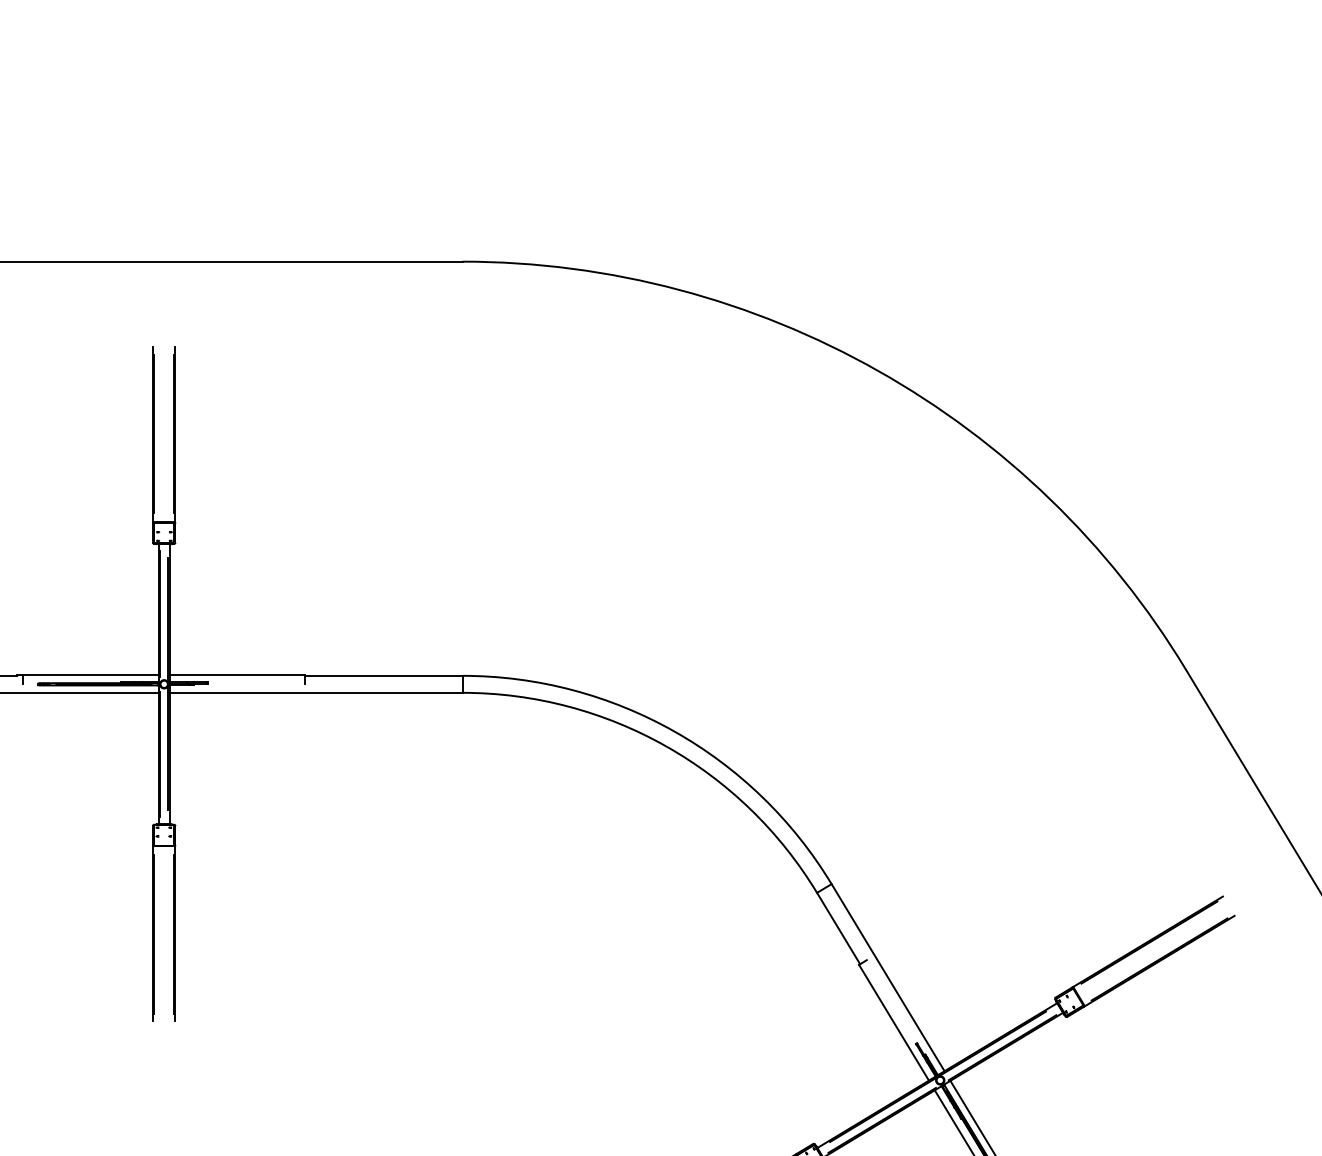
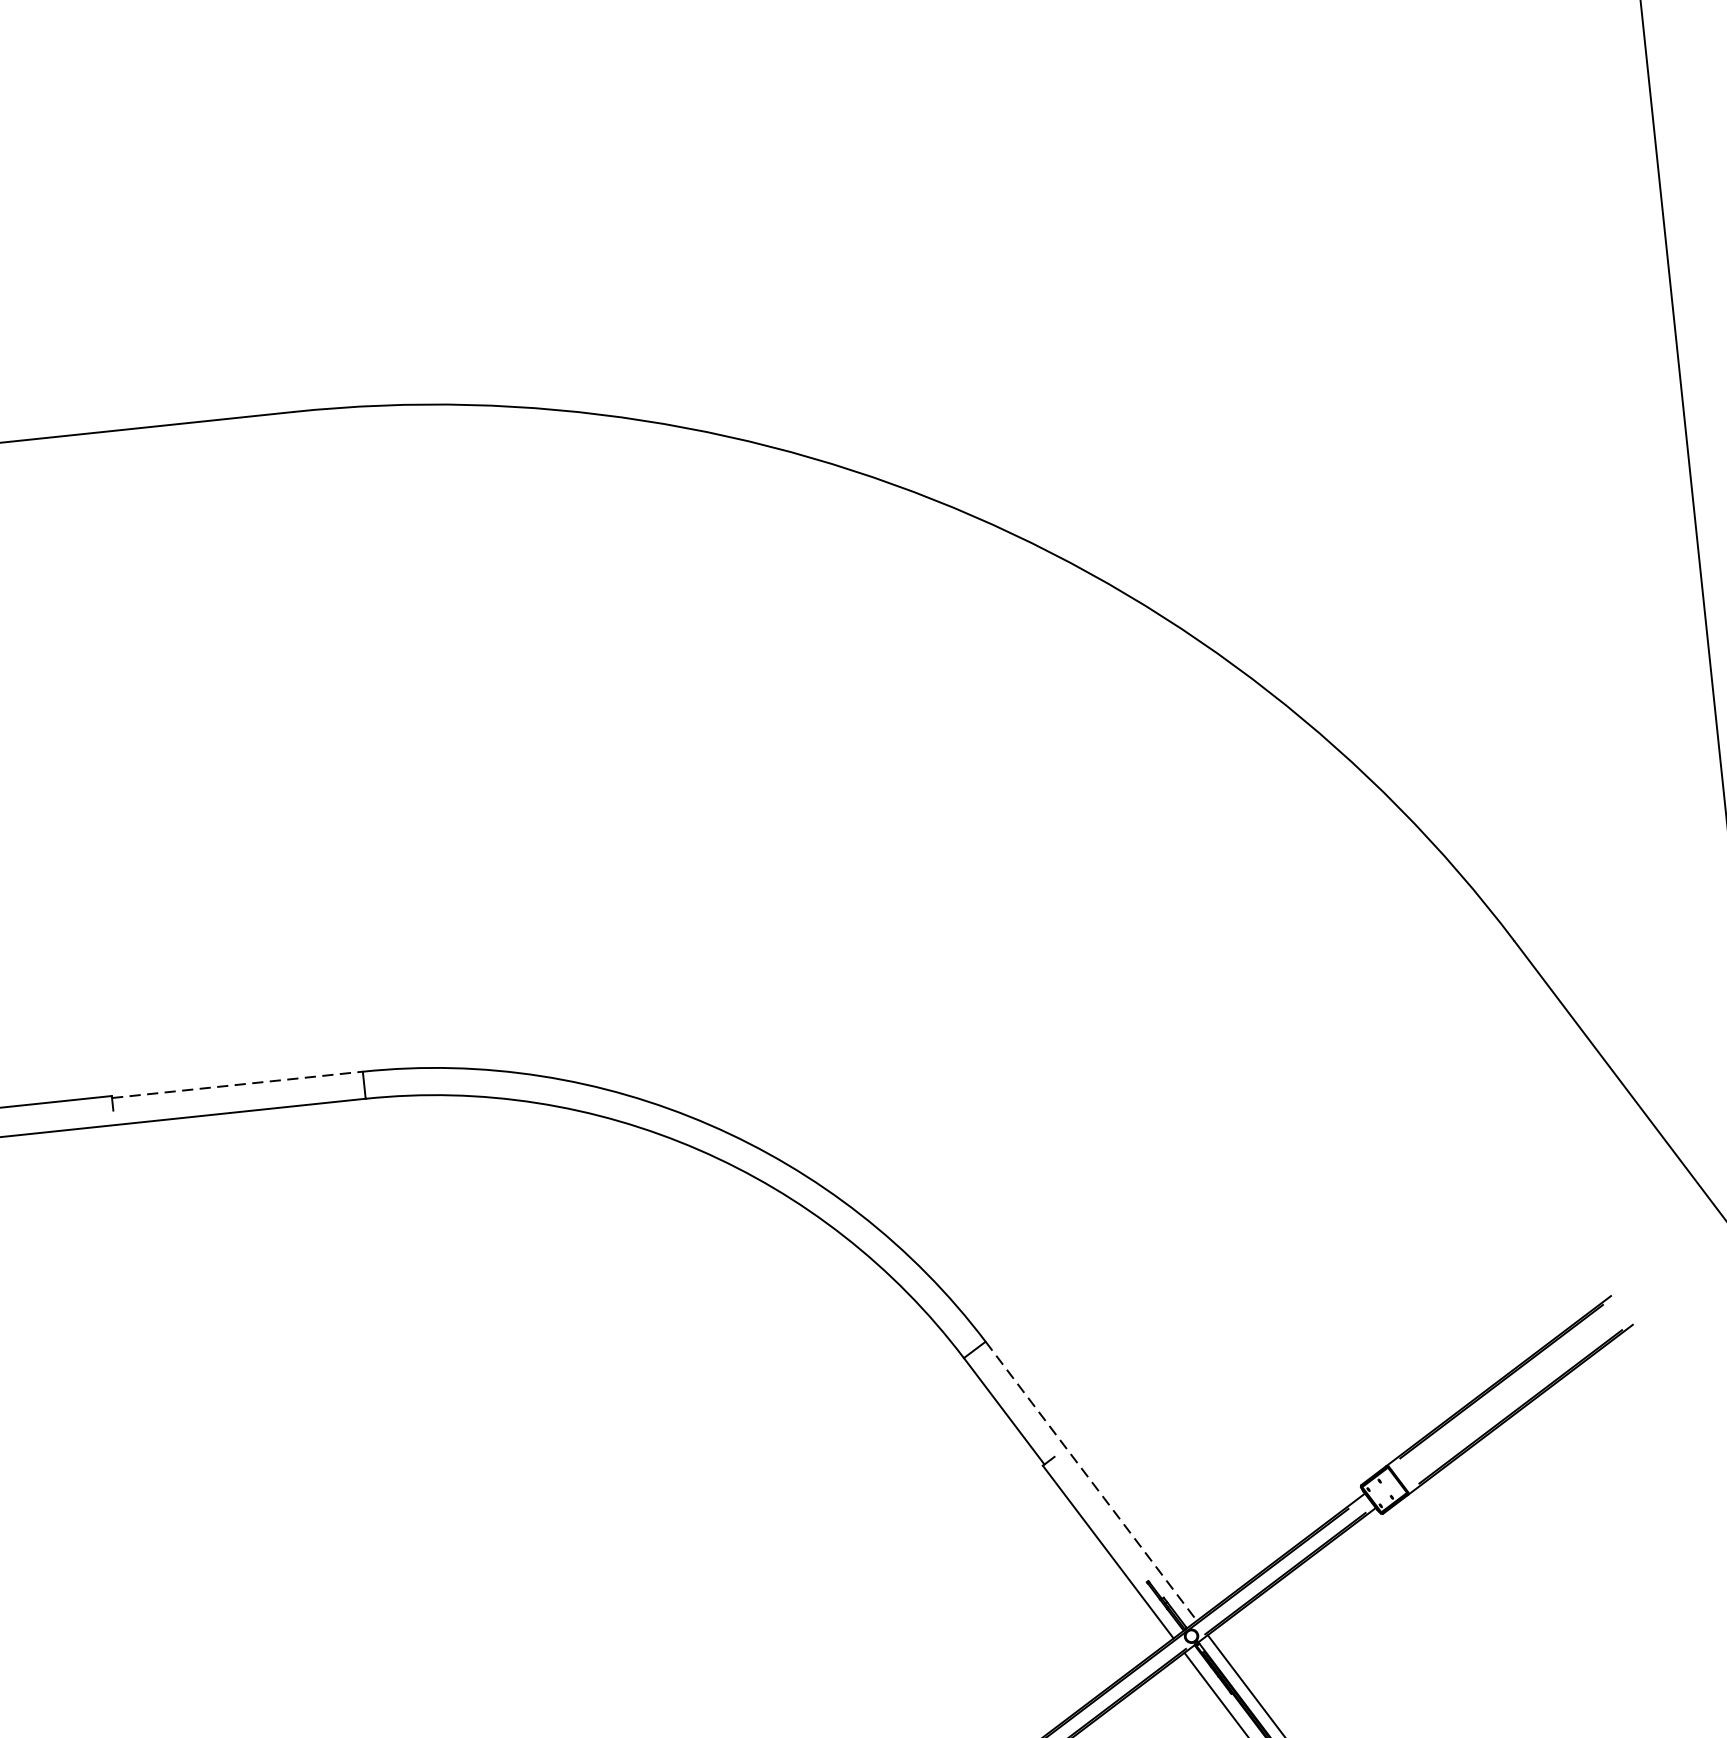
line: (383, 675) -> (236, 1084), solid -> dashed
line: (888, 978) -> (1092, 1482), solid -> dashed

